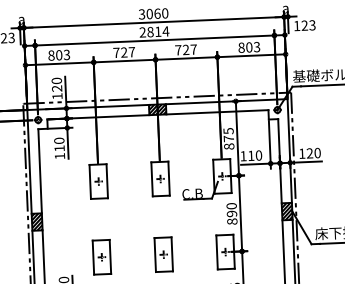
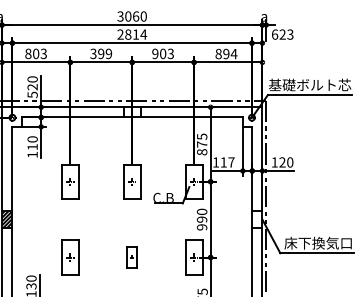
text: (297, 25) -> (275, 34), 123 -> 623
text: (253, 46) -> (230, 53), 803 -> 894
text: (185, 49) -> (162, 53), 727 -> 903
text: (124, 52) -> (101, 53), 727 -> 399
text: (57, 95) -> (32, 94), 120 -> 520
hatch: (156, 109) -> (131, 112), removed
text: (258, 155) -> (231, 162), 110 -> 117
hatch: (287, 211) -> (257, 219), removed
text: (232, 221) -> (202, 227), 890 -> 990
part: (164, 254) -> (132, 257), size x0.6

